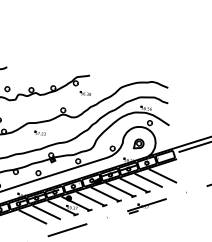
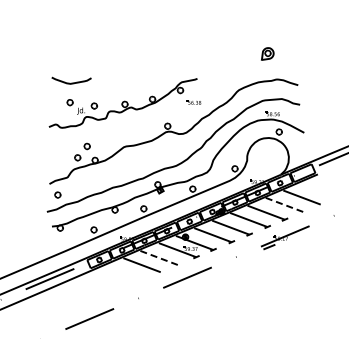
part: (40, 132) -> (141, 157), removed
part: (138, 143) -> (267, 53), moved
line: (148, 180) -> (284, 205), solid -> dashed
line: (47, 212) -> (159, 257), solid -> dashed

